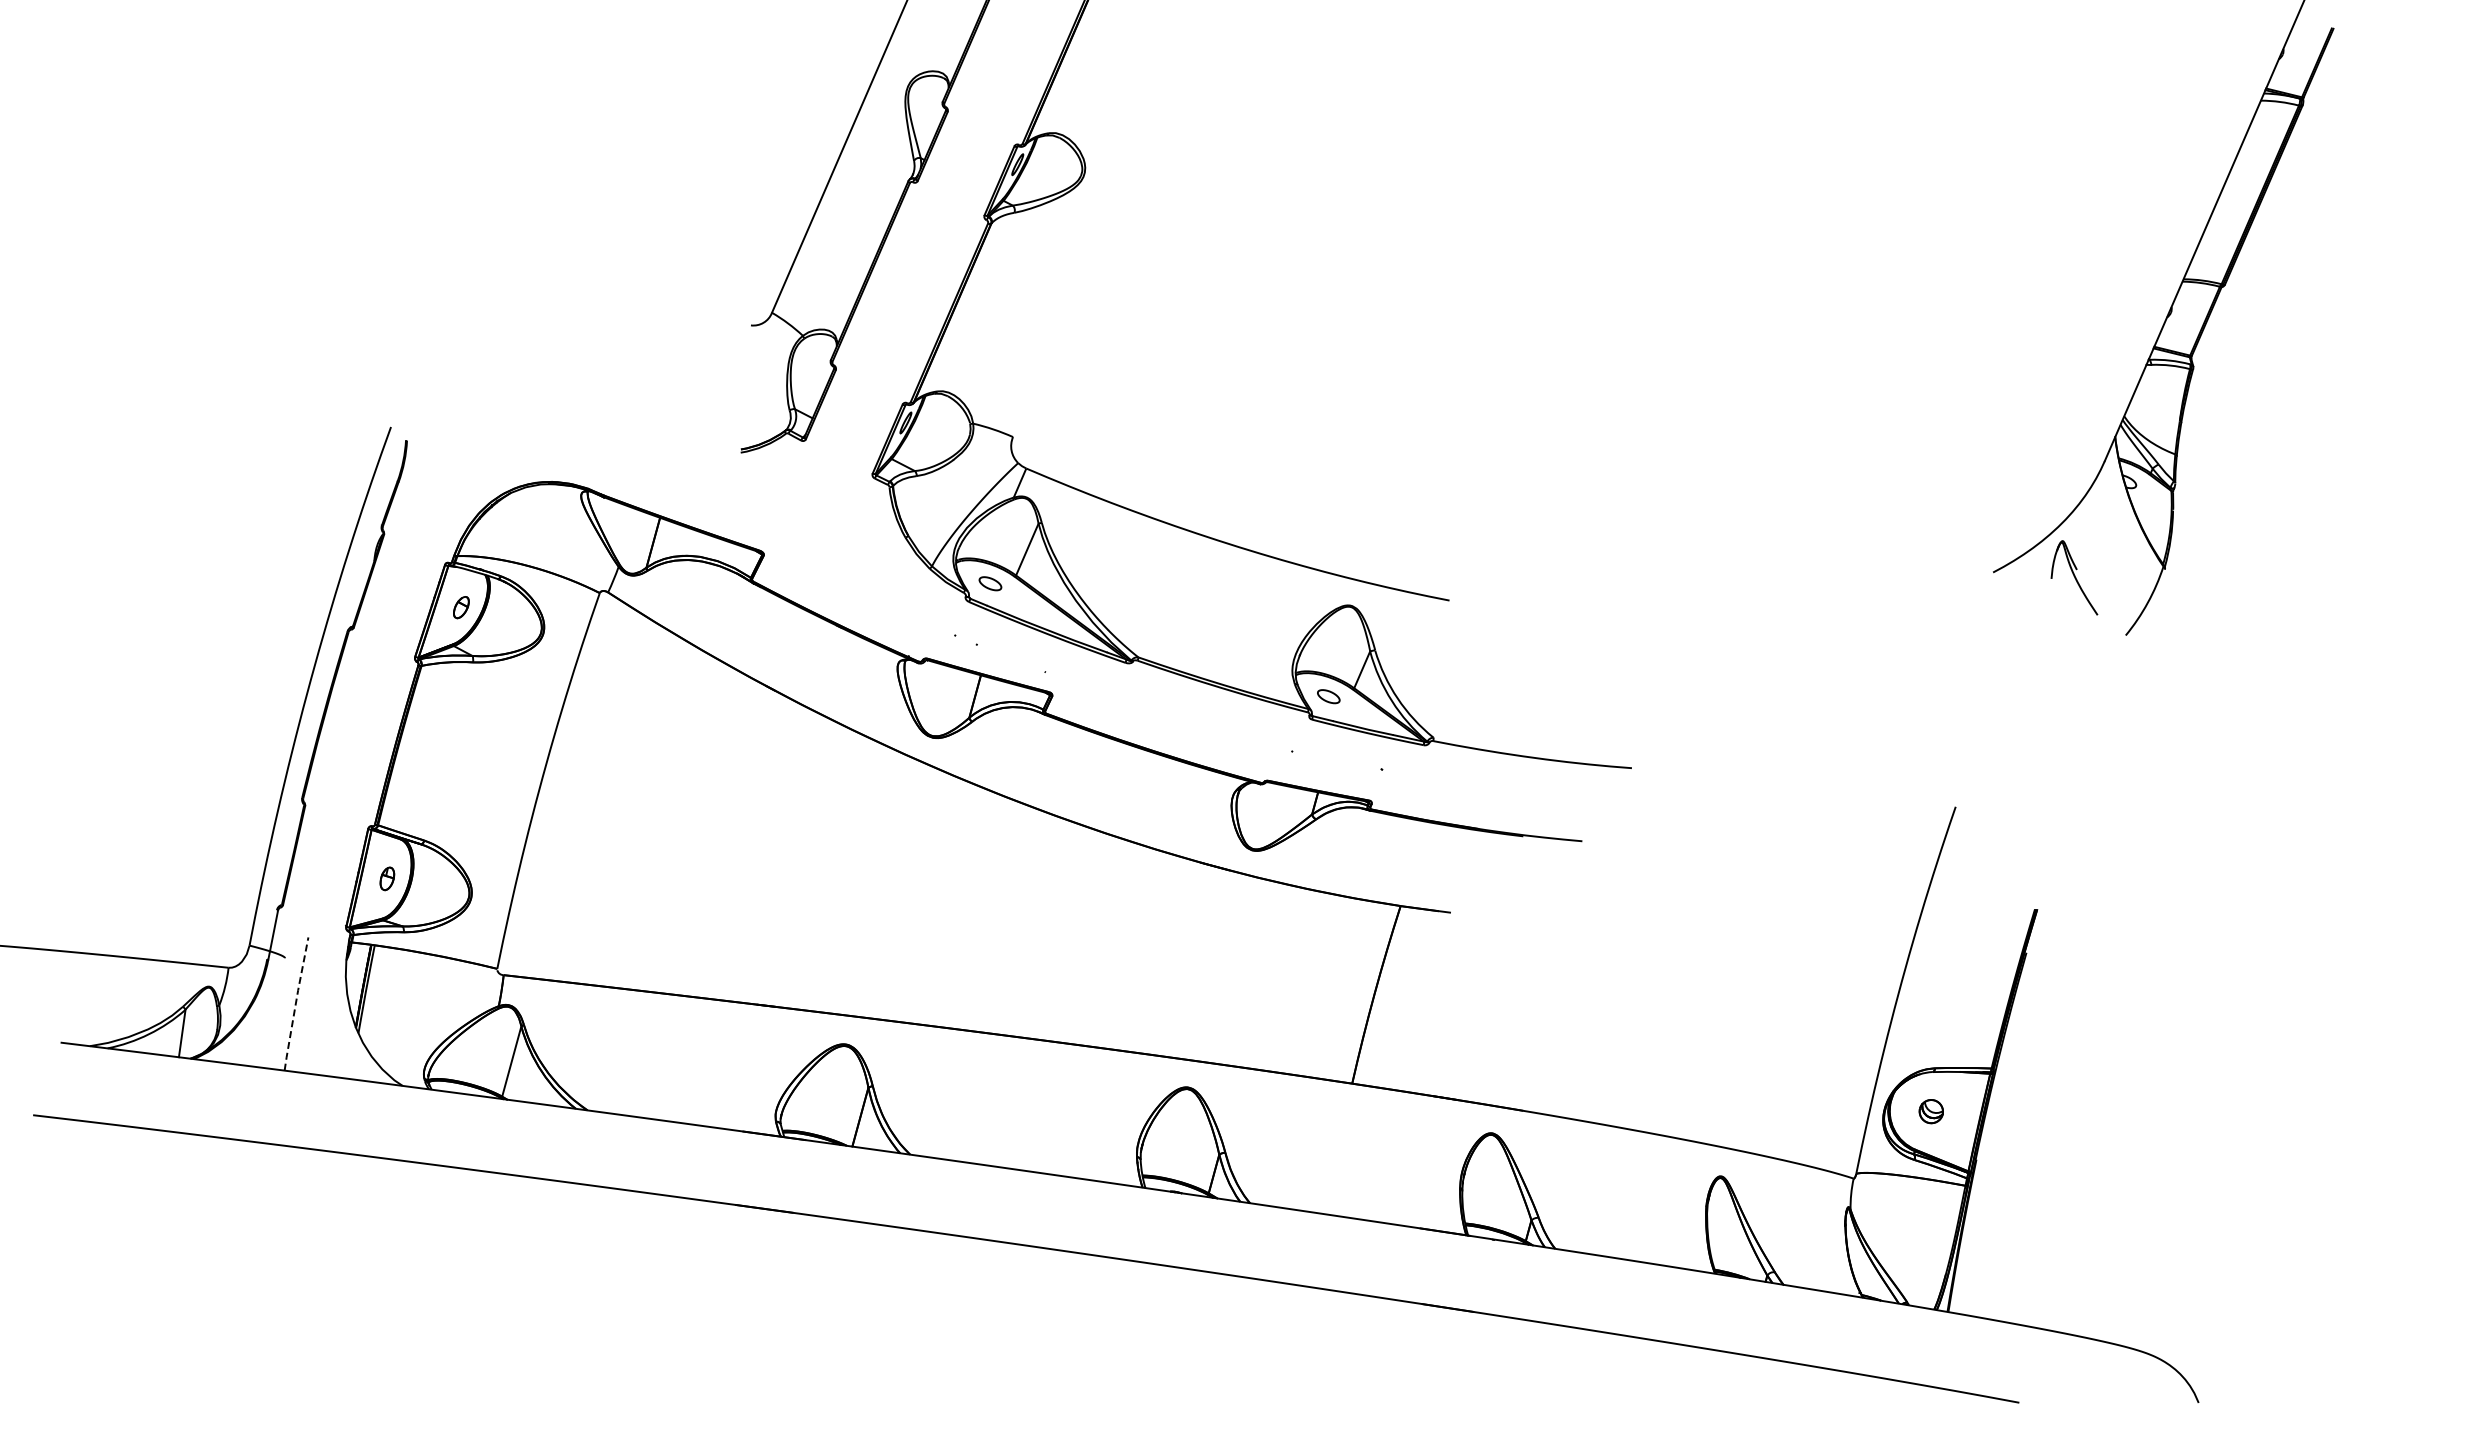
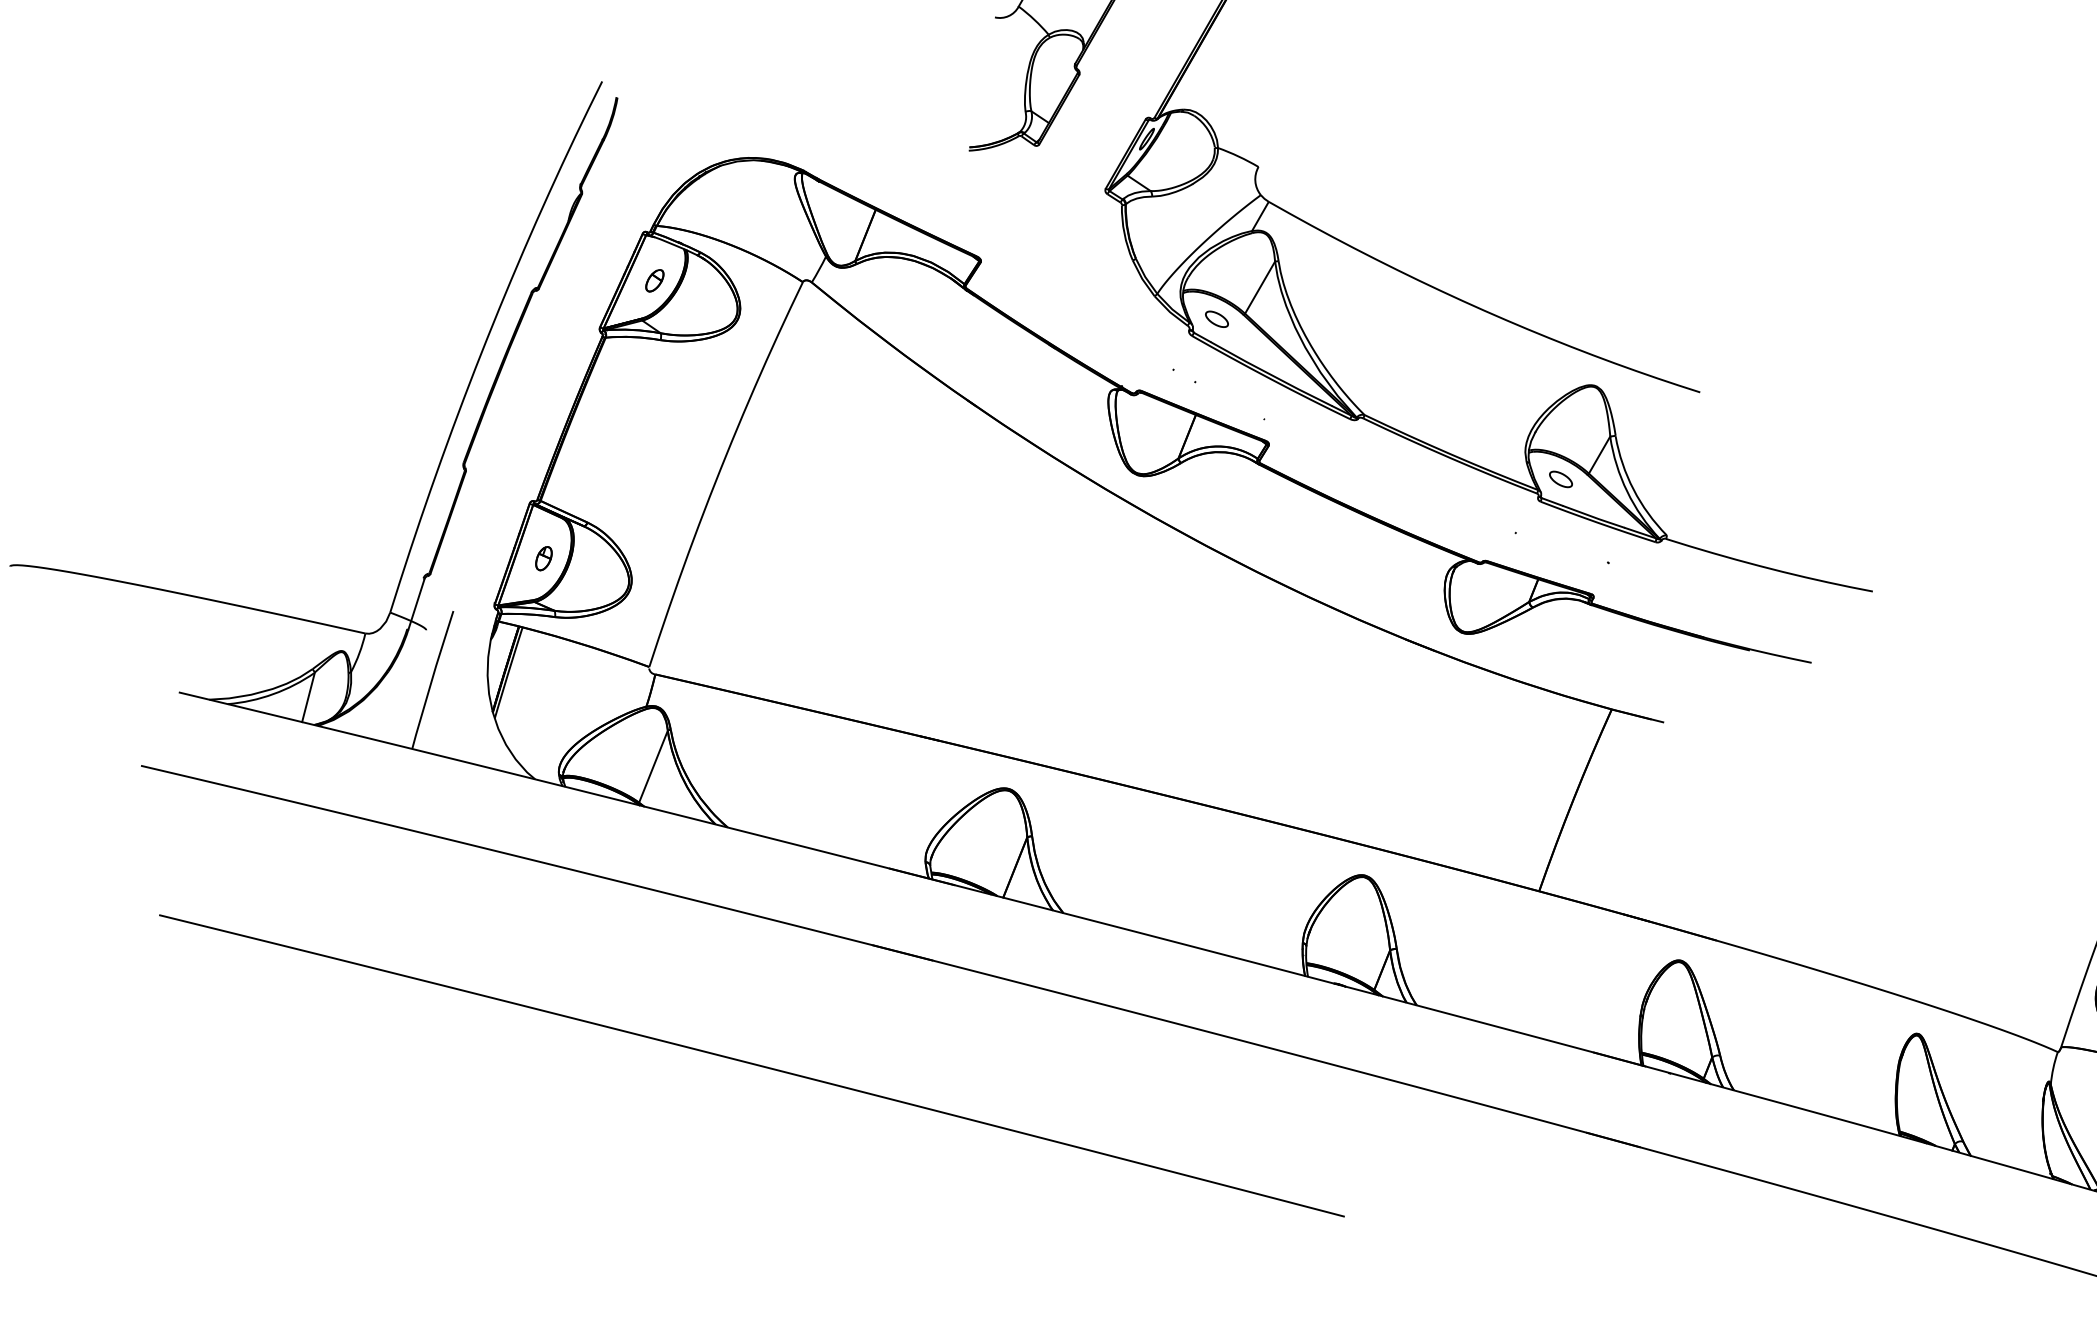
line: (295, 1004) -> (431, 680), dashed -> solid
curve: (635, 1329) -> (751, 1064), added

